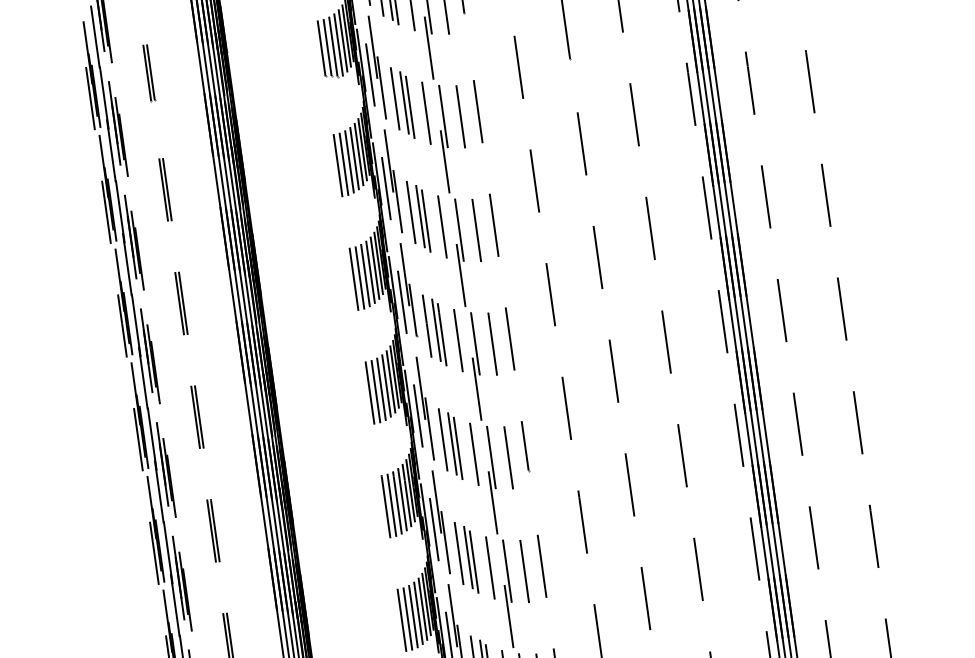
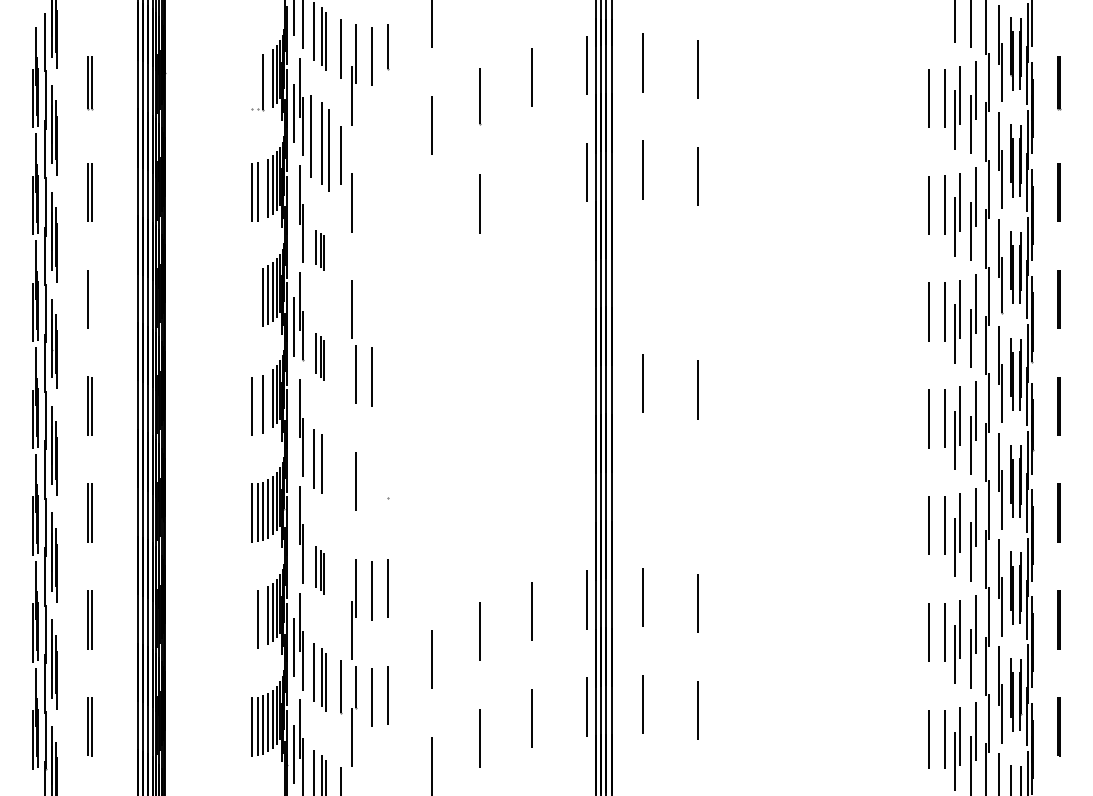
line: (338, 45) -> (268, 81), removed
line: (327, 47) -> (257, 82), removed
line: (321, 48) -> (252, 82), removed
part: (402, 103) -> (319, 143), size x1.4
line: (478, 111) -> (388, 160), removed
line: (634, 114) -> (532, 183), removed
line: (443, 116) -> (355, 160), removed
line: (460, 116) -> (371, 163), removed
line: (349, 161) -> (263, 190), removed
line: (534, 180) -> (431, 231), removed
line: (385, 188) -> (293, 219), removed
line: (826, 194) -> (698, 282), removed
line: (765, 196) -> (642, 276), removed
line: (706, 208) -> (586, 279), removed
part: (418, 217) -> (319, 250), size x0.6
line: (494, 224) -> (388, 267), removed
line: (442, 226) -> (340, 262), removed
line: (650, 227) -> (532, 290), removed
line: (459, 229) -> (355, 267), removed
line: (476, 230) -> (371, 270), removed
line: (598, 256) -> (480, 310), removed
line: (359, 277) -> (257, 298), removed
line: (354, 279) -> (252, 299), removed
line: (550, 294) -> (431, 338), removed
line: (182, 303) -> (91, 299), removed
line: (722, 320) -> (586, 385), removed
part: (434, 329) -> (319, 356), size x0.7
line: (510, 338) -> (388, 374), removed
line: (458, 340) -> (340, 369), removed
line: (666, 341) -> (532, 397), removed
line: (614, 370) -> (480, 417), removed
line: (386, 385) -> (268, 401), removed
line: (477, 389) -> (351, 416), removed
line: (375, 391) -> (257, 405), removed
line: (566, 407) -> (431, 445), removed
line: (417, 415) -> (293, 433), removed
line: (858, 422) -> (698, 496), removed
line: (797, 424) -> (642, 490), removed
line: (738, 434) -> (586, 492), removed
line: (525, 445) -> (388, 474), removed
line: (458, 448) -> (326, 468), removed
line: (474, 454) -> (340, 476), removed
line: (682, 455) -> (532, 504), removed
line: (508, 457) -> (371, 483), removed
line: (630, 484) -> (480, 524), removed
line: (493, 502) -> (351, 523), removed
line: (582, 521) -> (431, 552), removed
line: (433, 529) -> (293, 540), removed
part: (466, 557) -> (319, 570), size x0.7
line: (490, 567) -> (340, 582), removed
line: (413, 616) -> (263, 617), removed
line: (402, 619) -> (252, 619), removed

